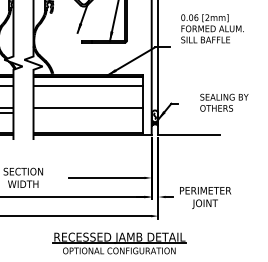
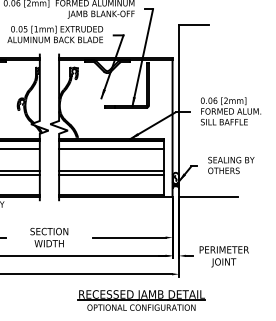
text: (212, 28) -> (230, 111), moved
text: (224, 102) -> (231, 165), moved
line: (88, 112) -> (111, 174), added

